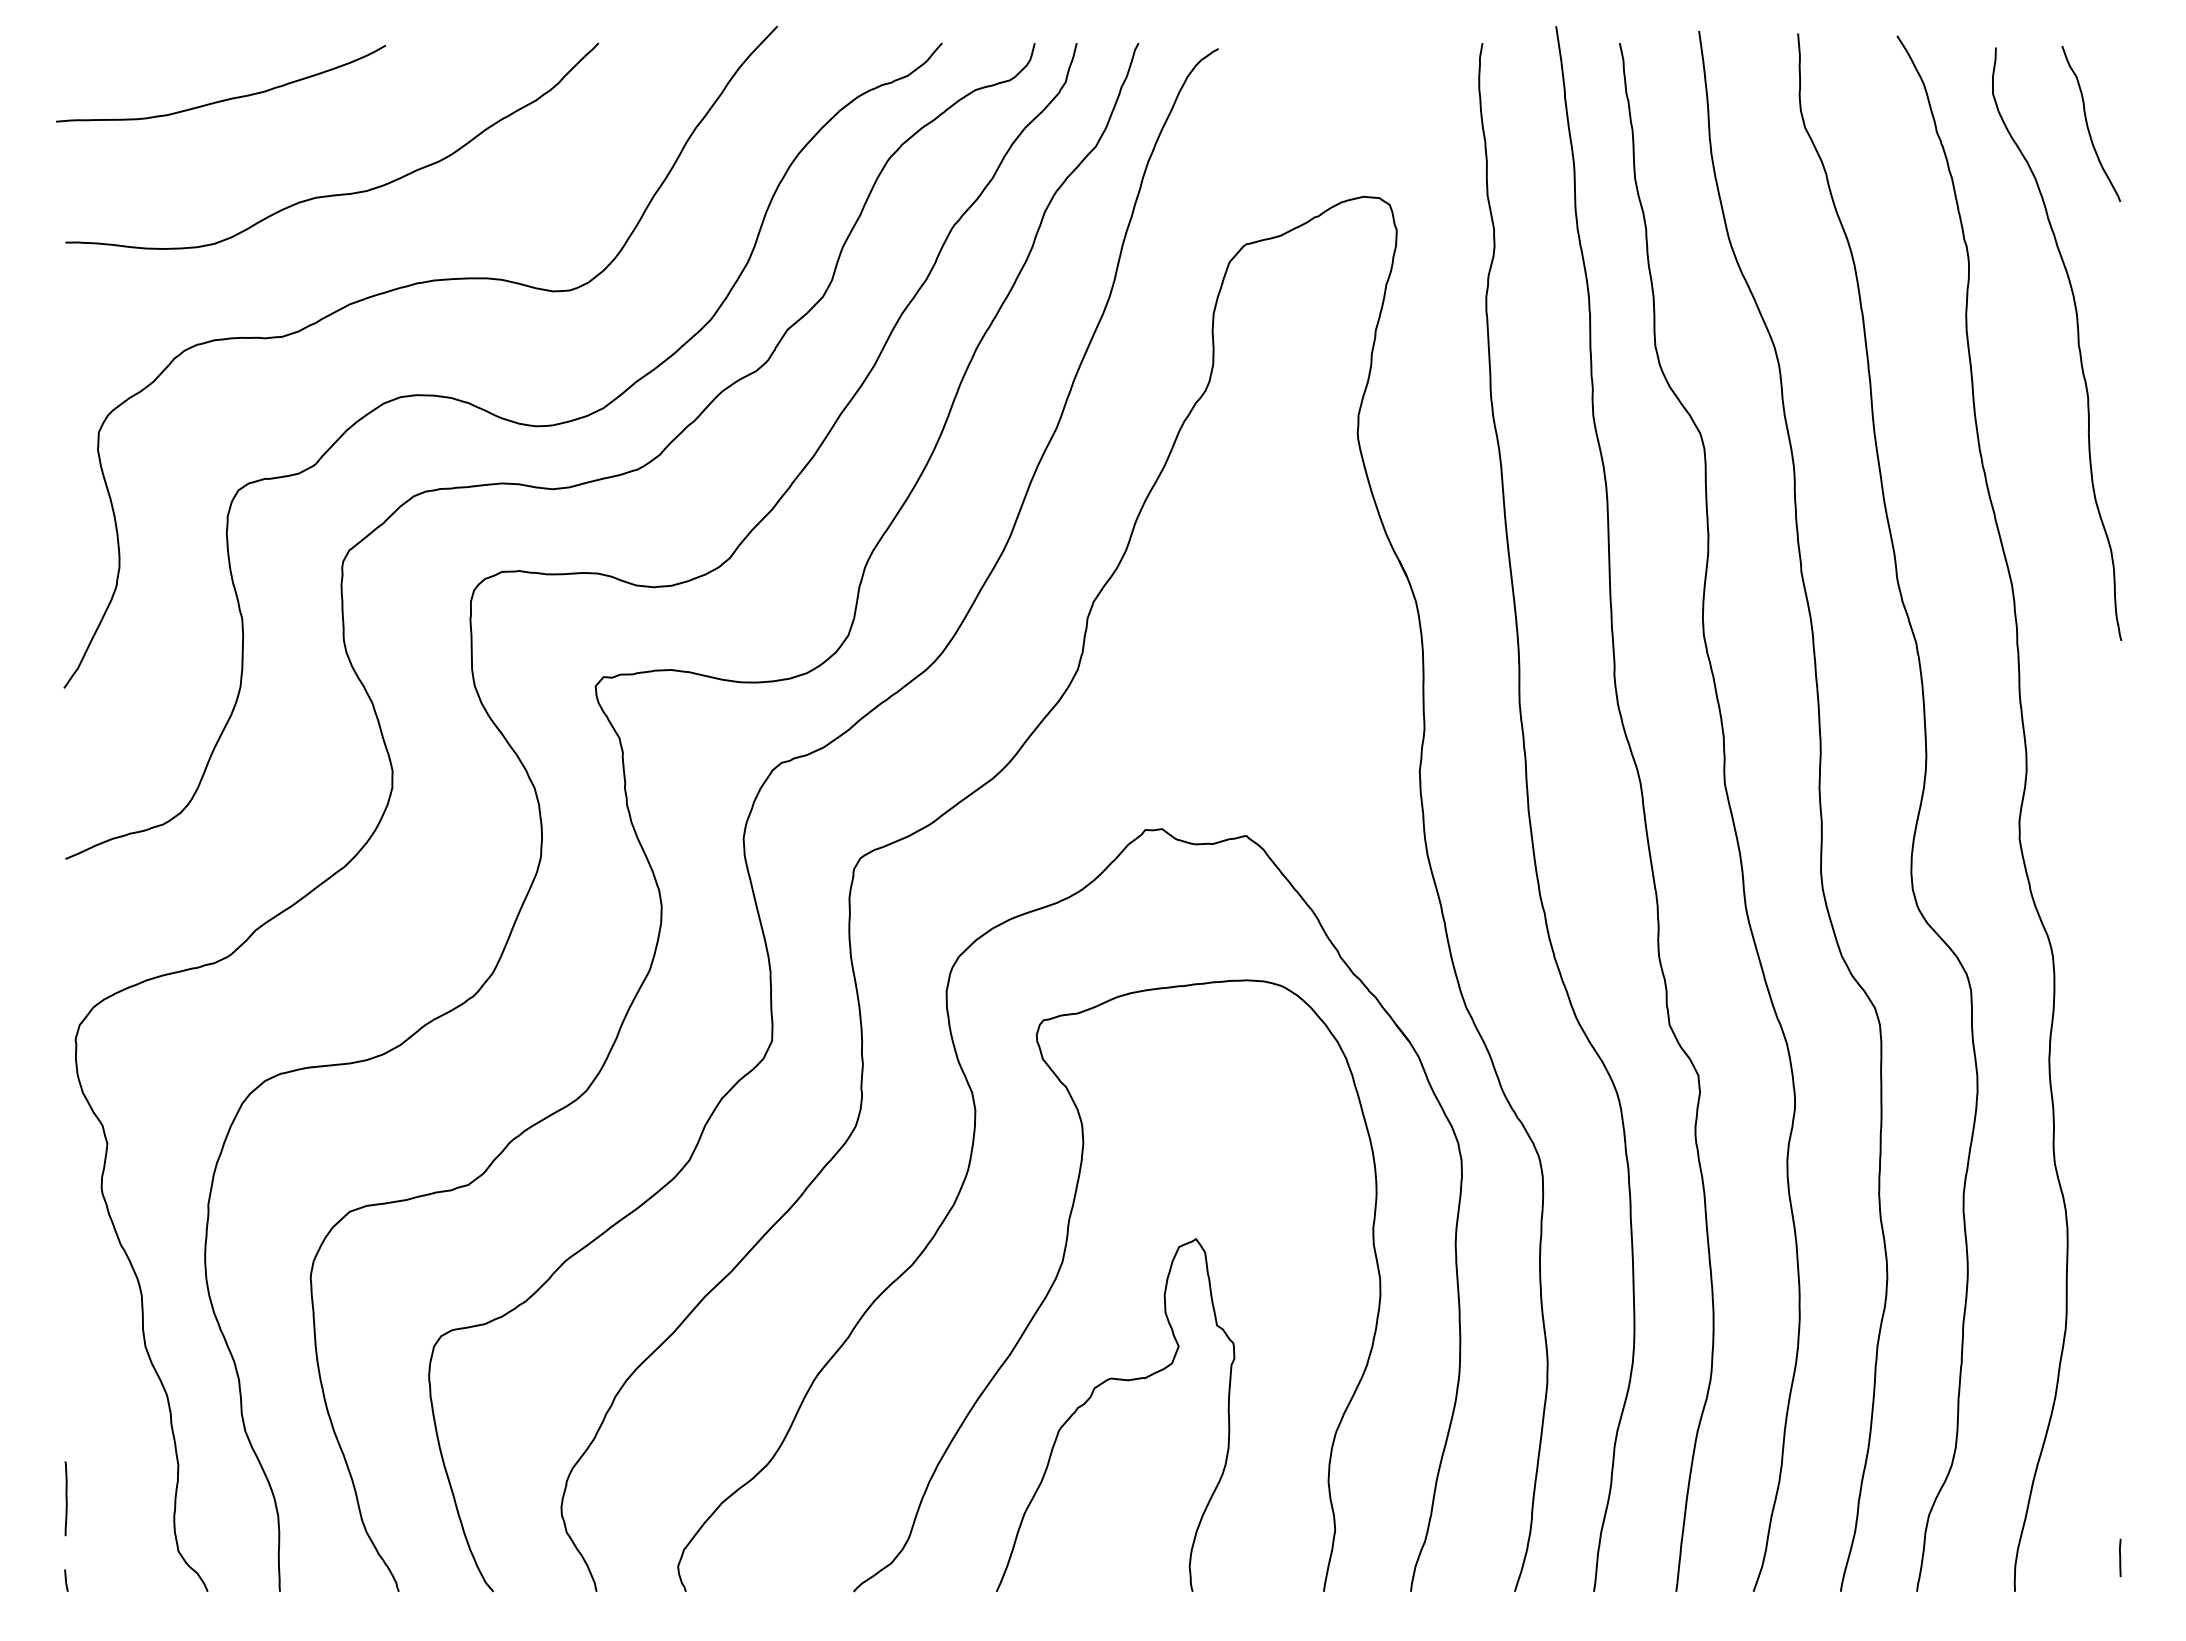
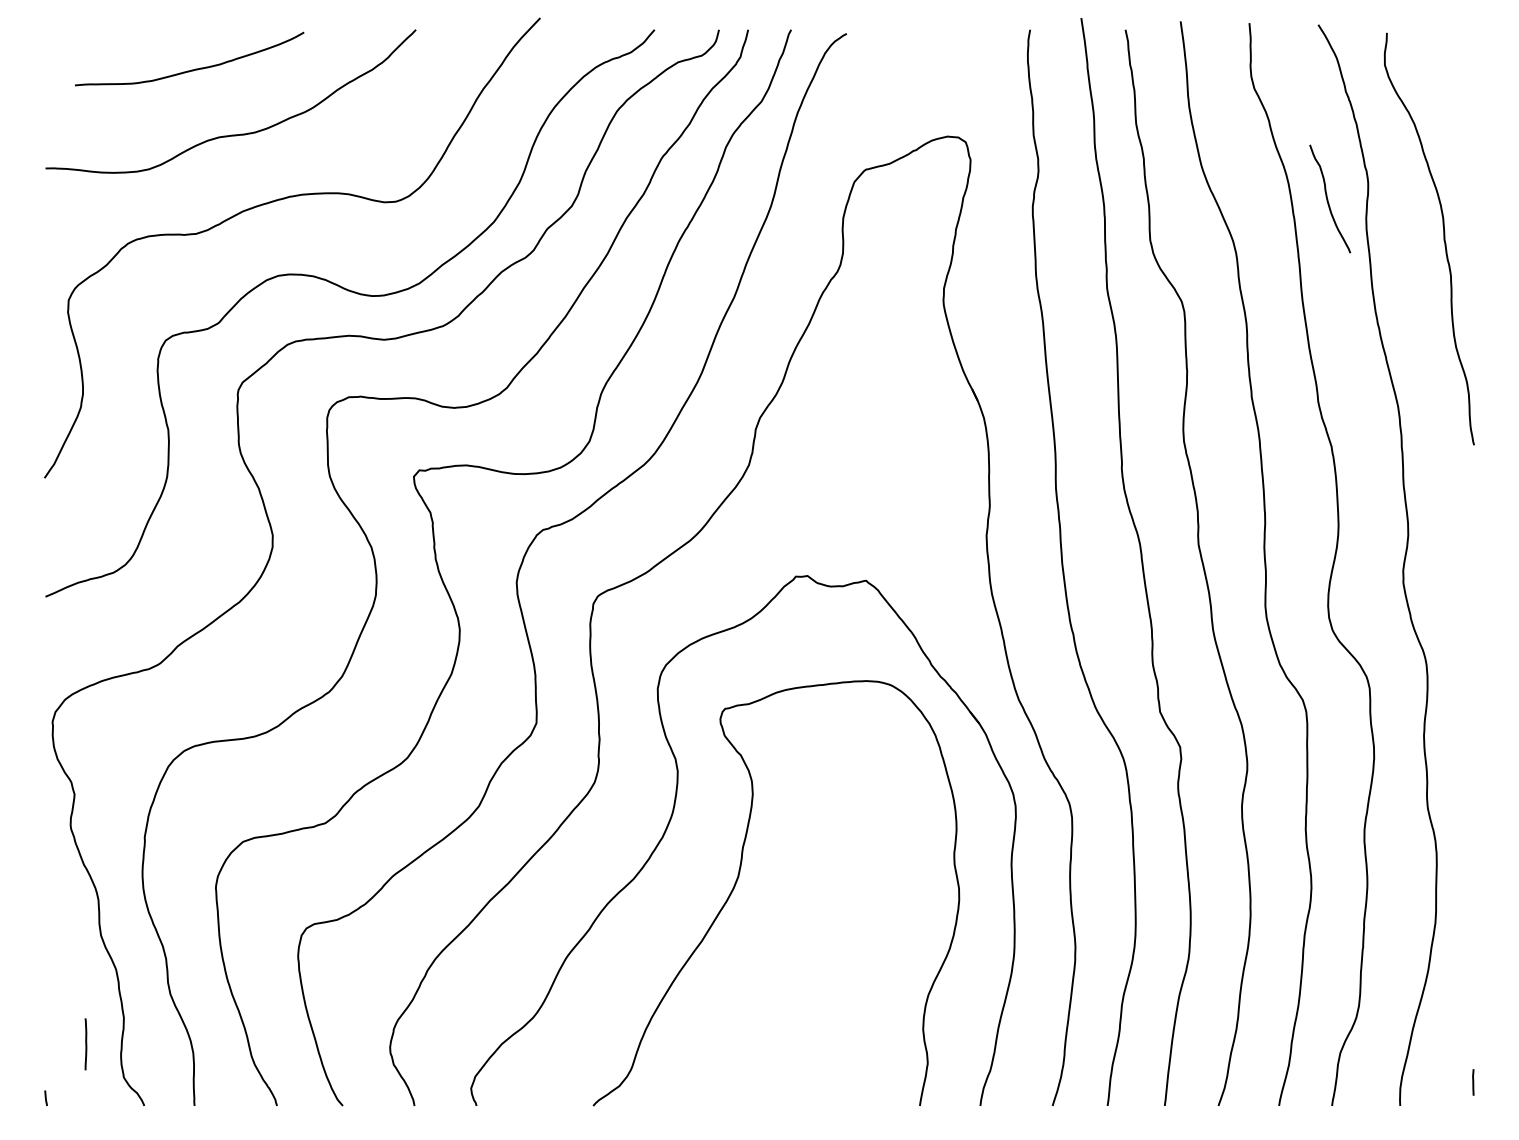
curve: (223, 98) -> (191, 69), moved
curve: (2088, 124) -> (1328, 199), moved
curve: (1091, 1398) -> (758, 971), removed
line: (65, 1499) -> (85, 1044), moved

